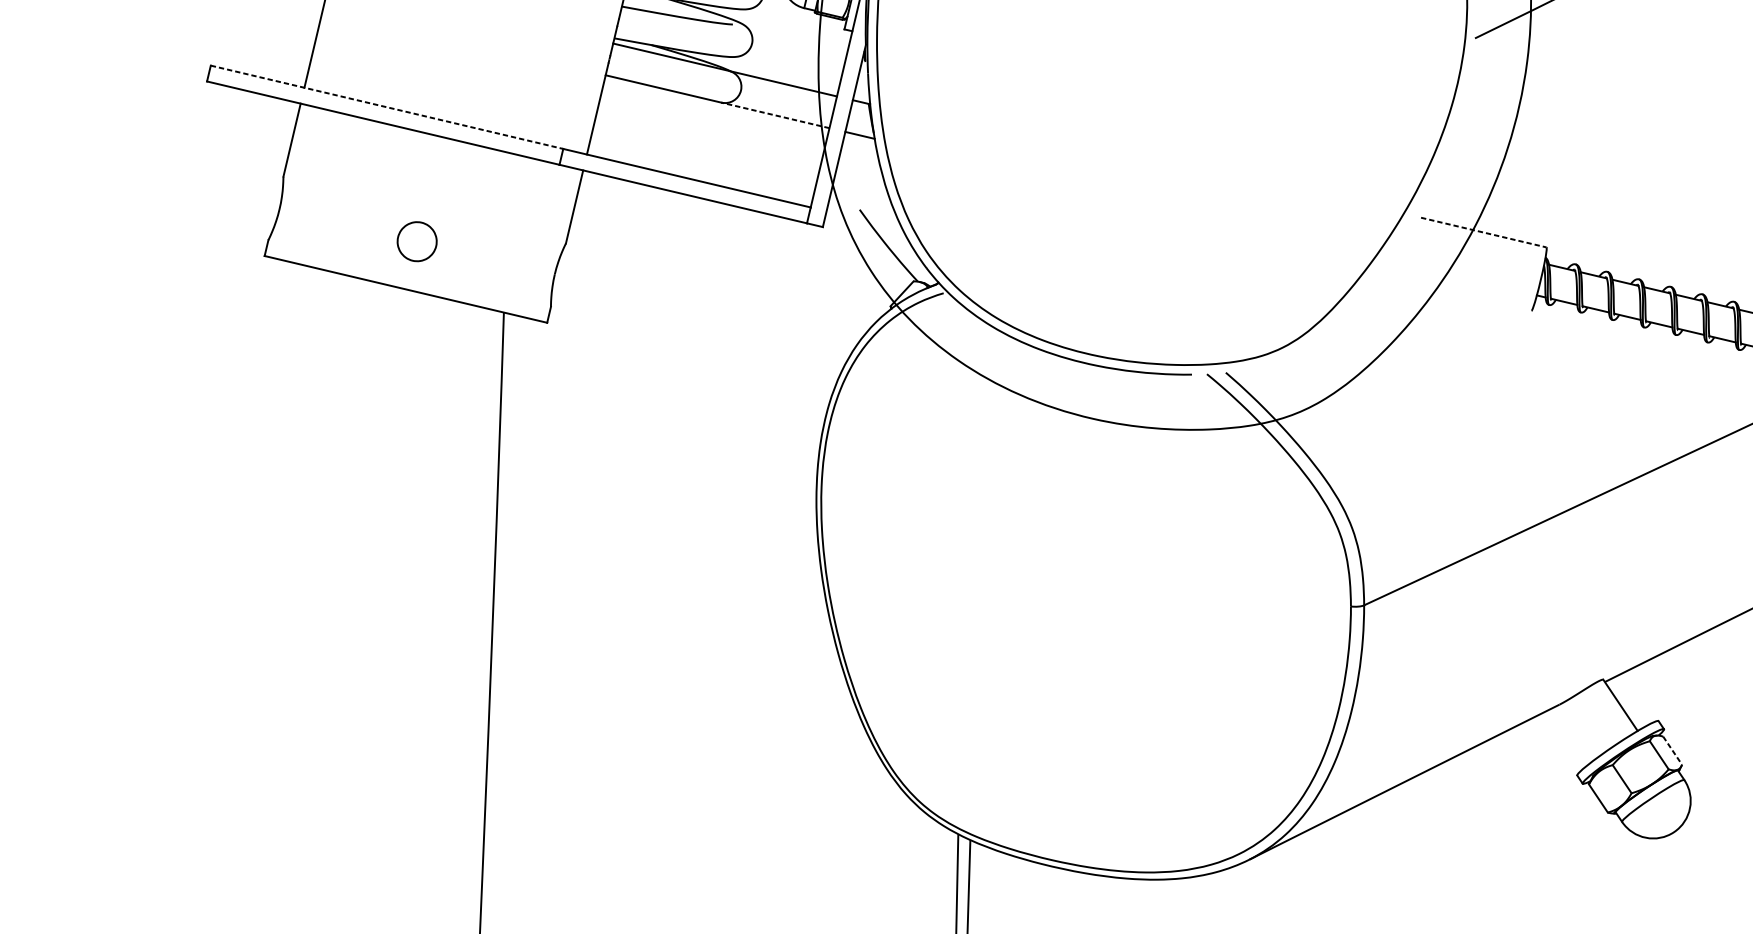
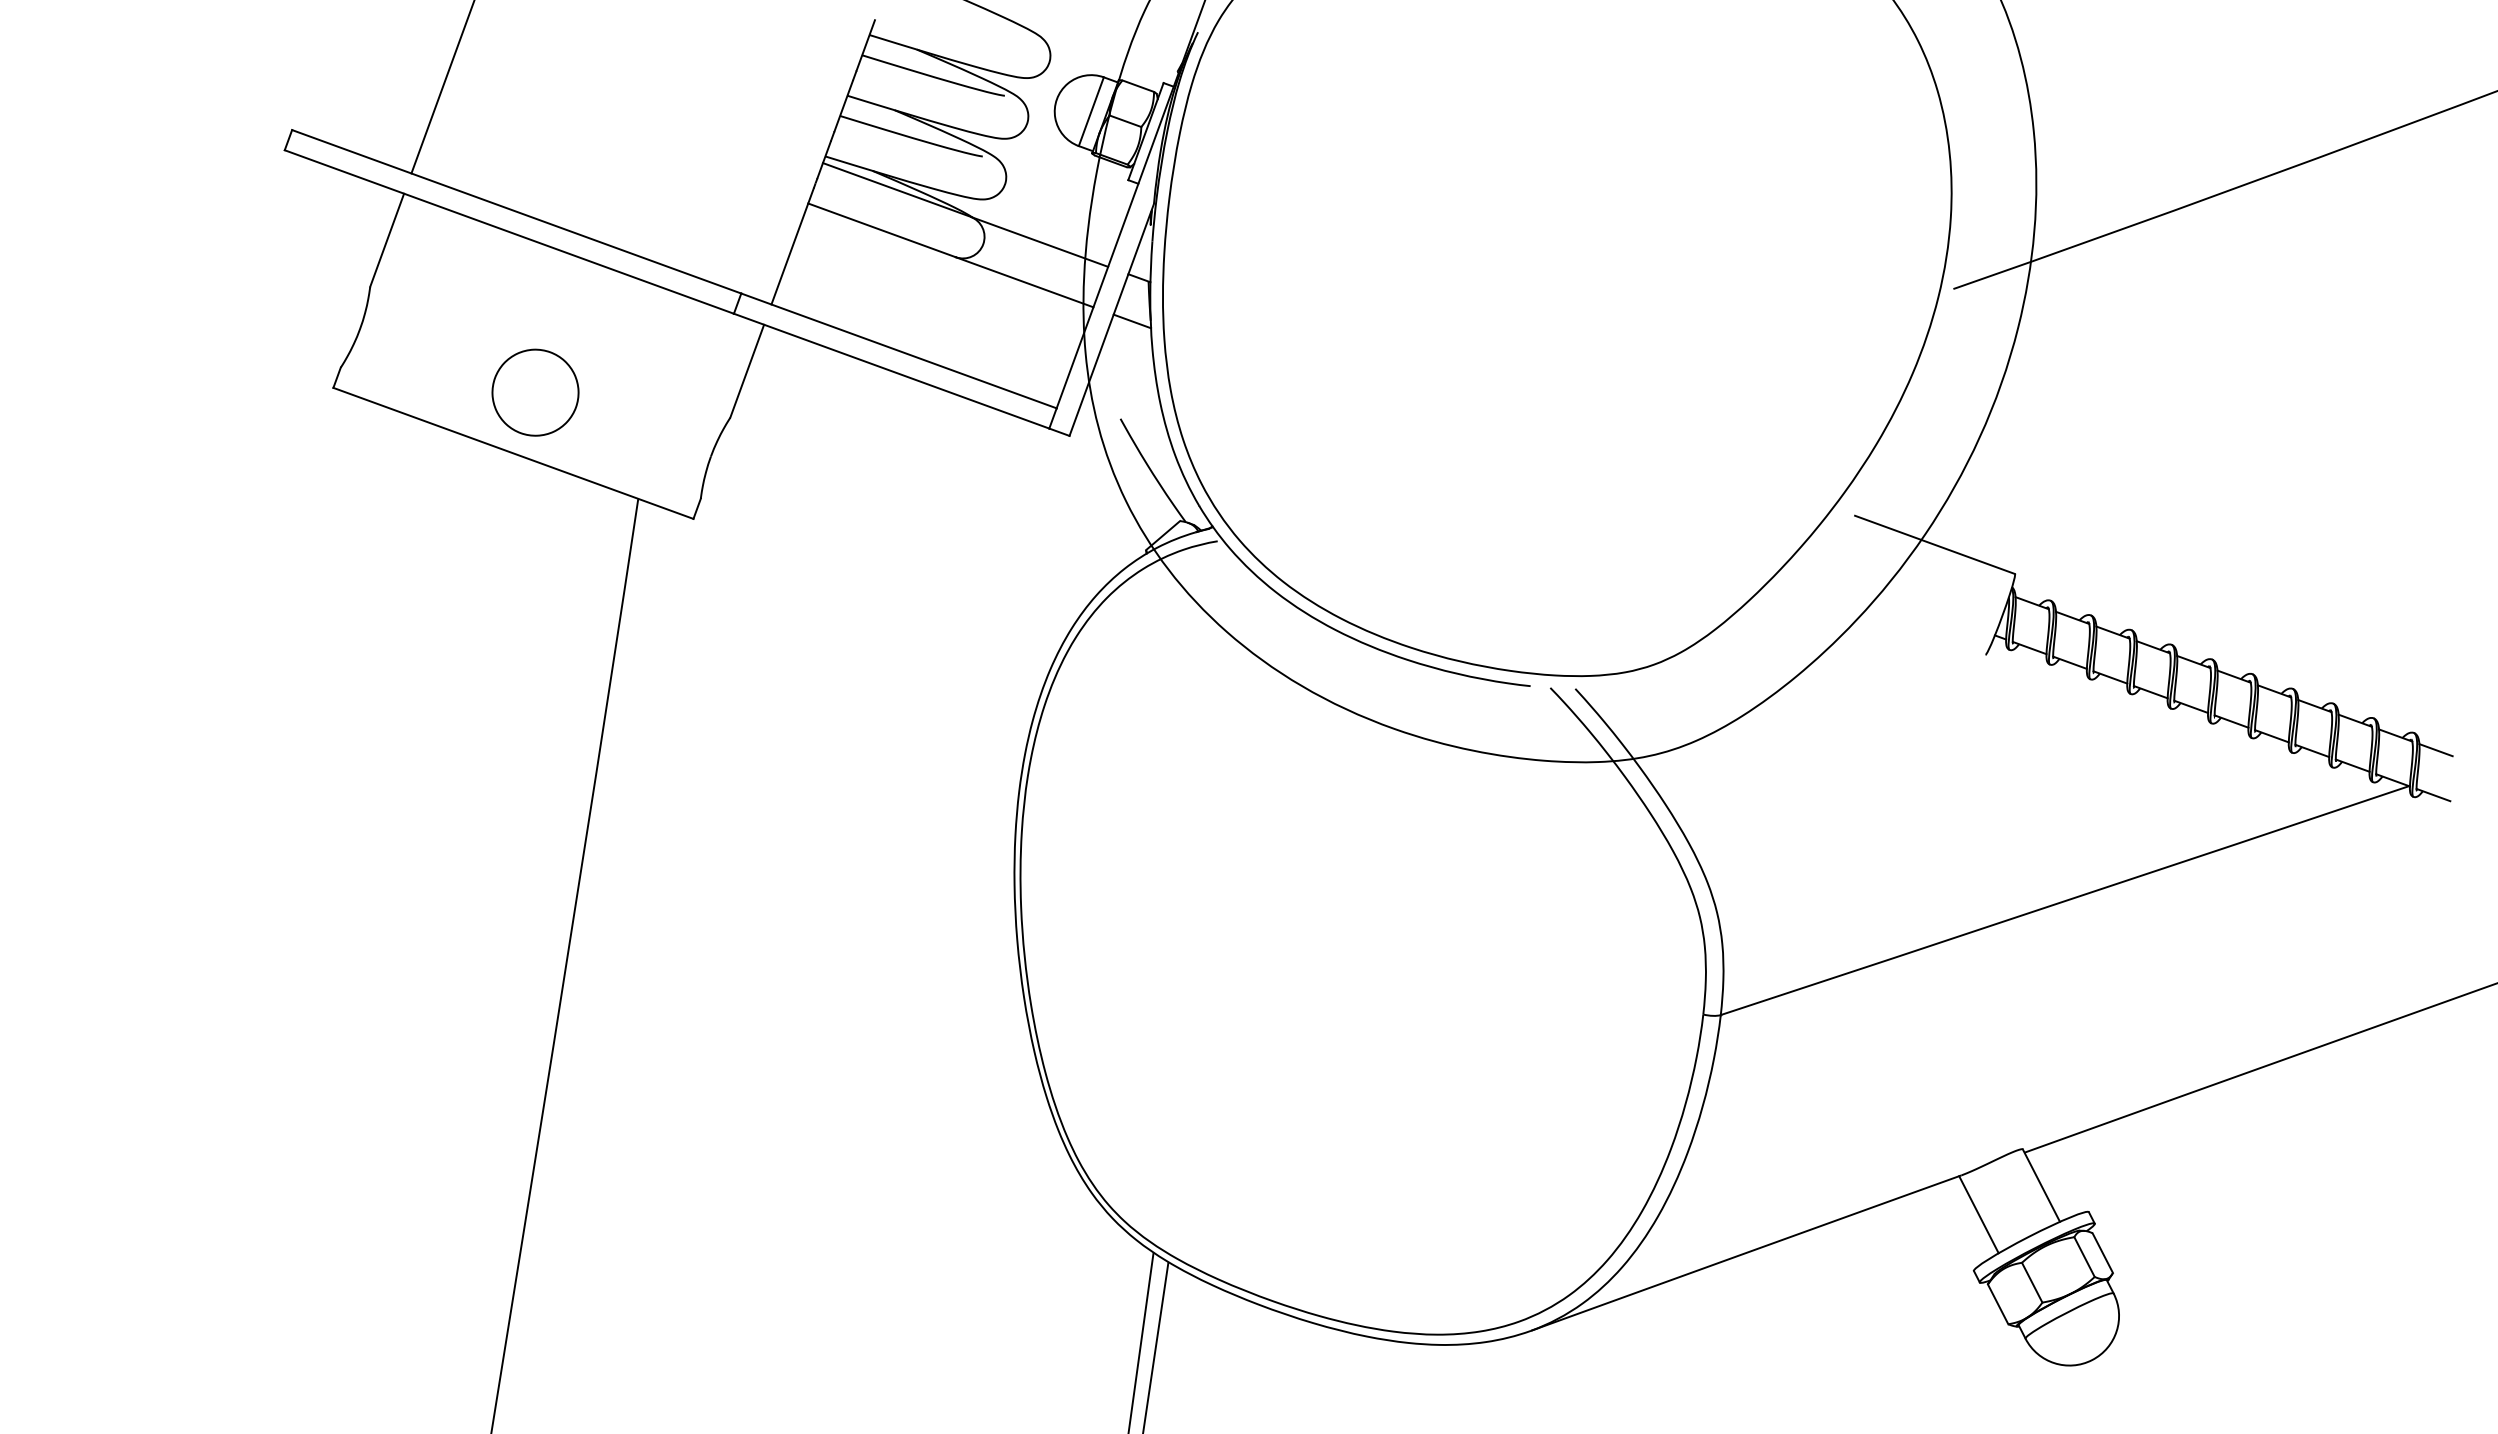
line: (386, 107) -> (516, 211), dashed -> solid
line: (775, 115) -> (1024, 282), dashed -> solid
line: (1484, 232) -> (1935, 545), dashed -> solid
part: (417, 241) -> (535, 392), size x1.67
line: (1575, 732) -> (1978, 1214), added
line: (1672, 751) -> (2102, 1253), dashed -> solid

